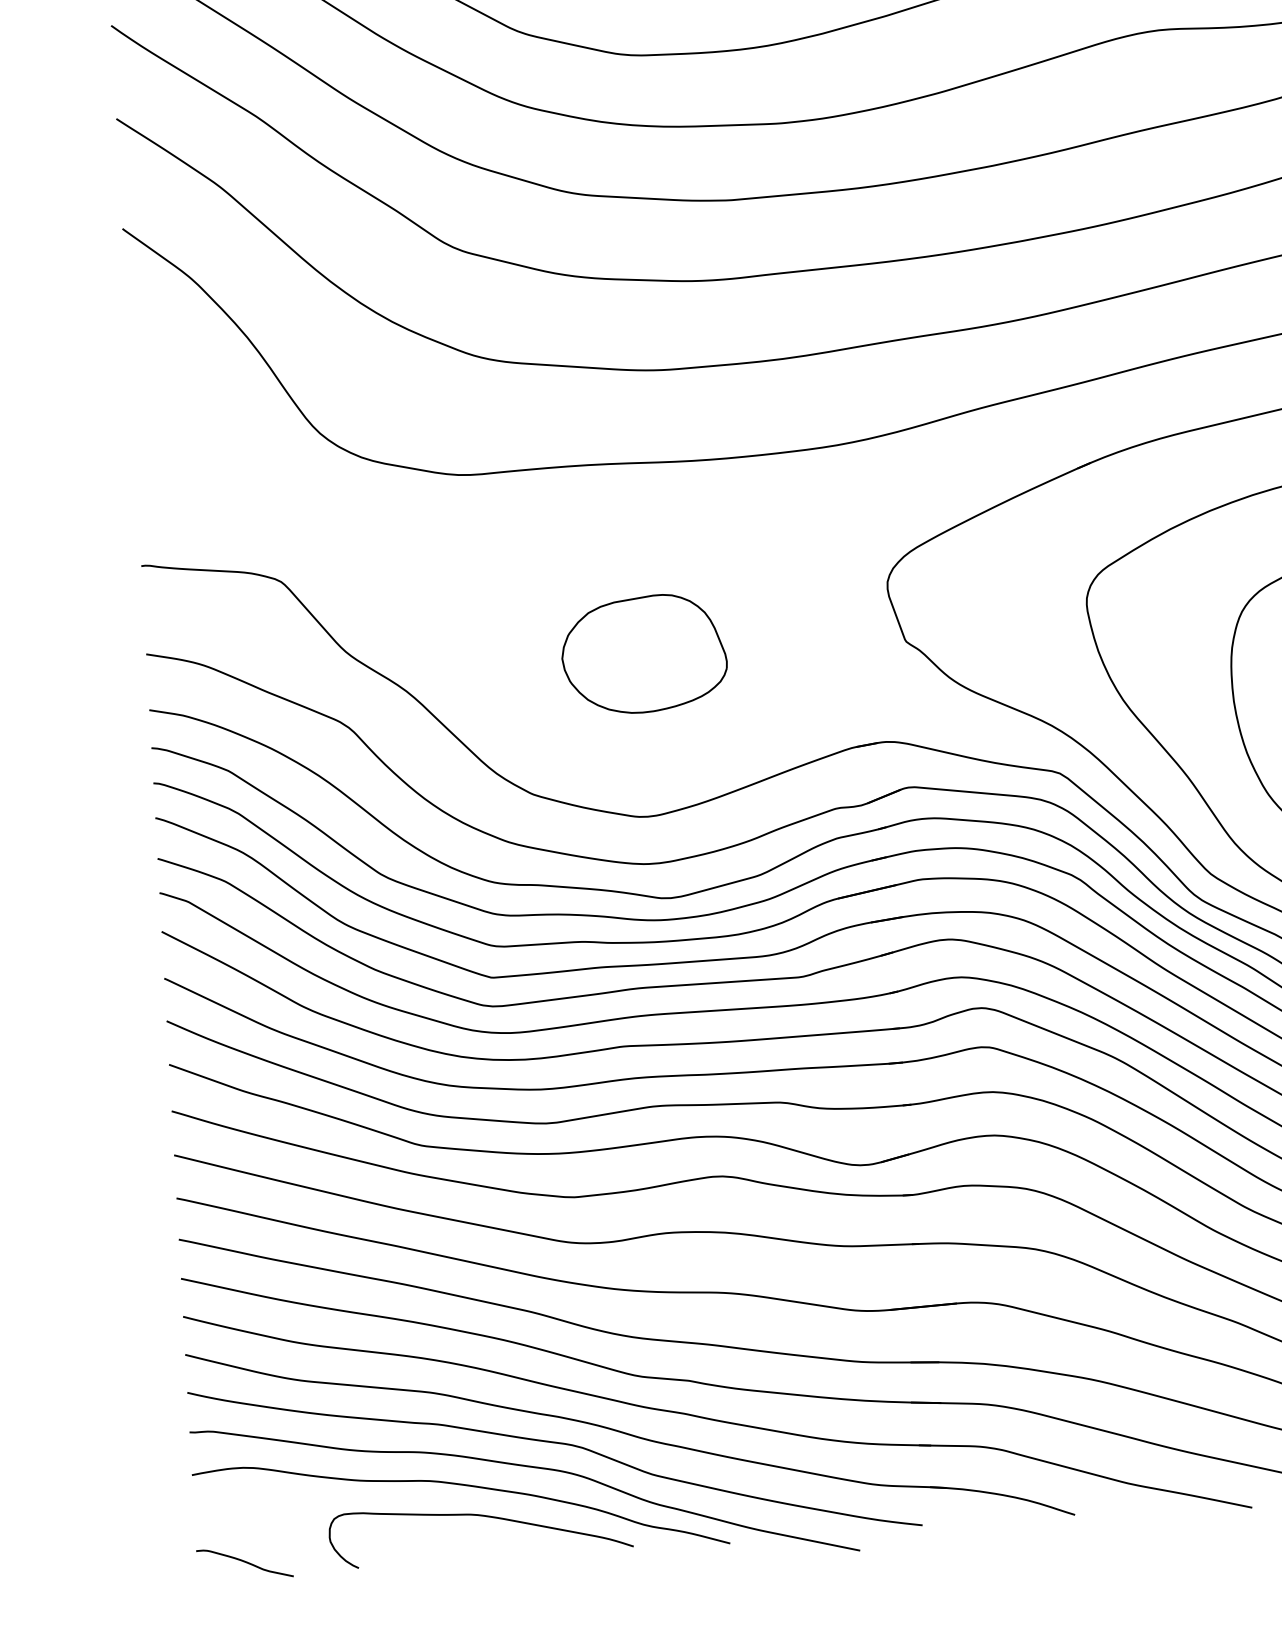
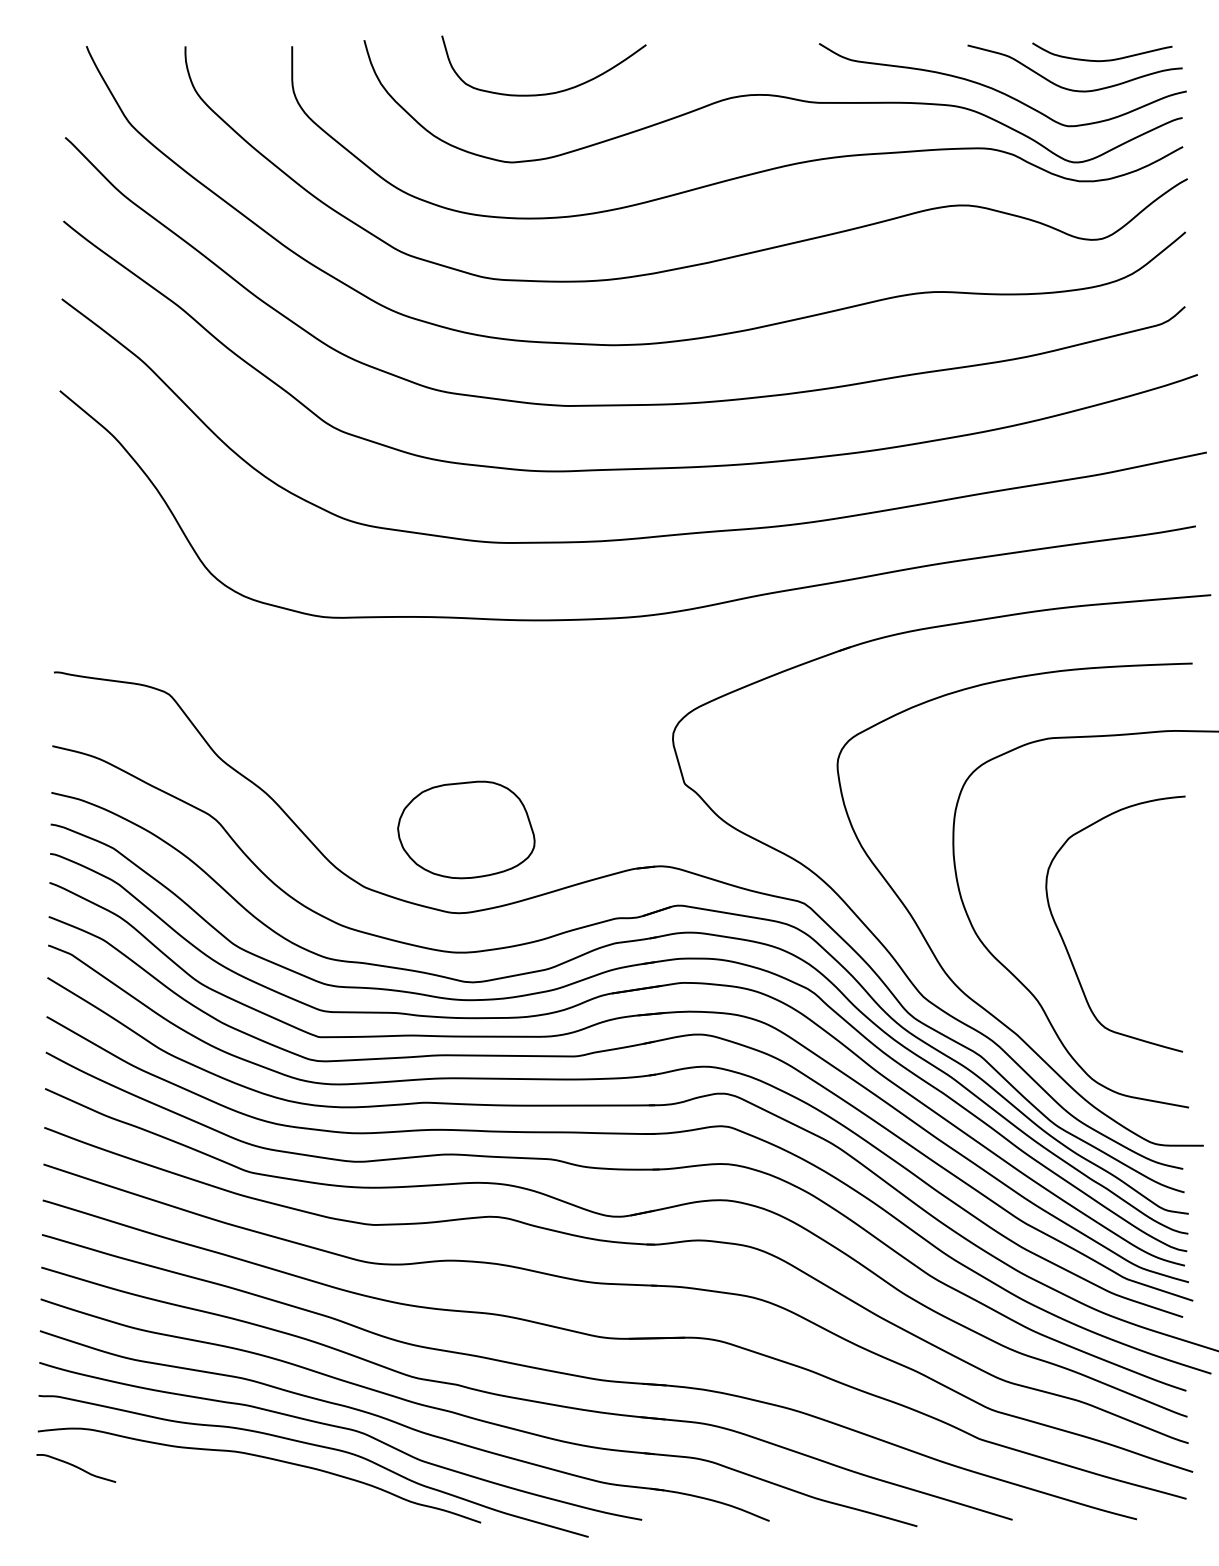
part: (644, 653) -> (466, 829), moved
curve: (479, 1516) -> (274, 1484), removed
curve: (245, 1562) -> (76, 1467), moved

